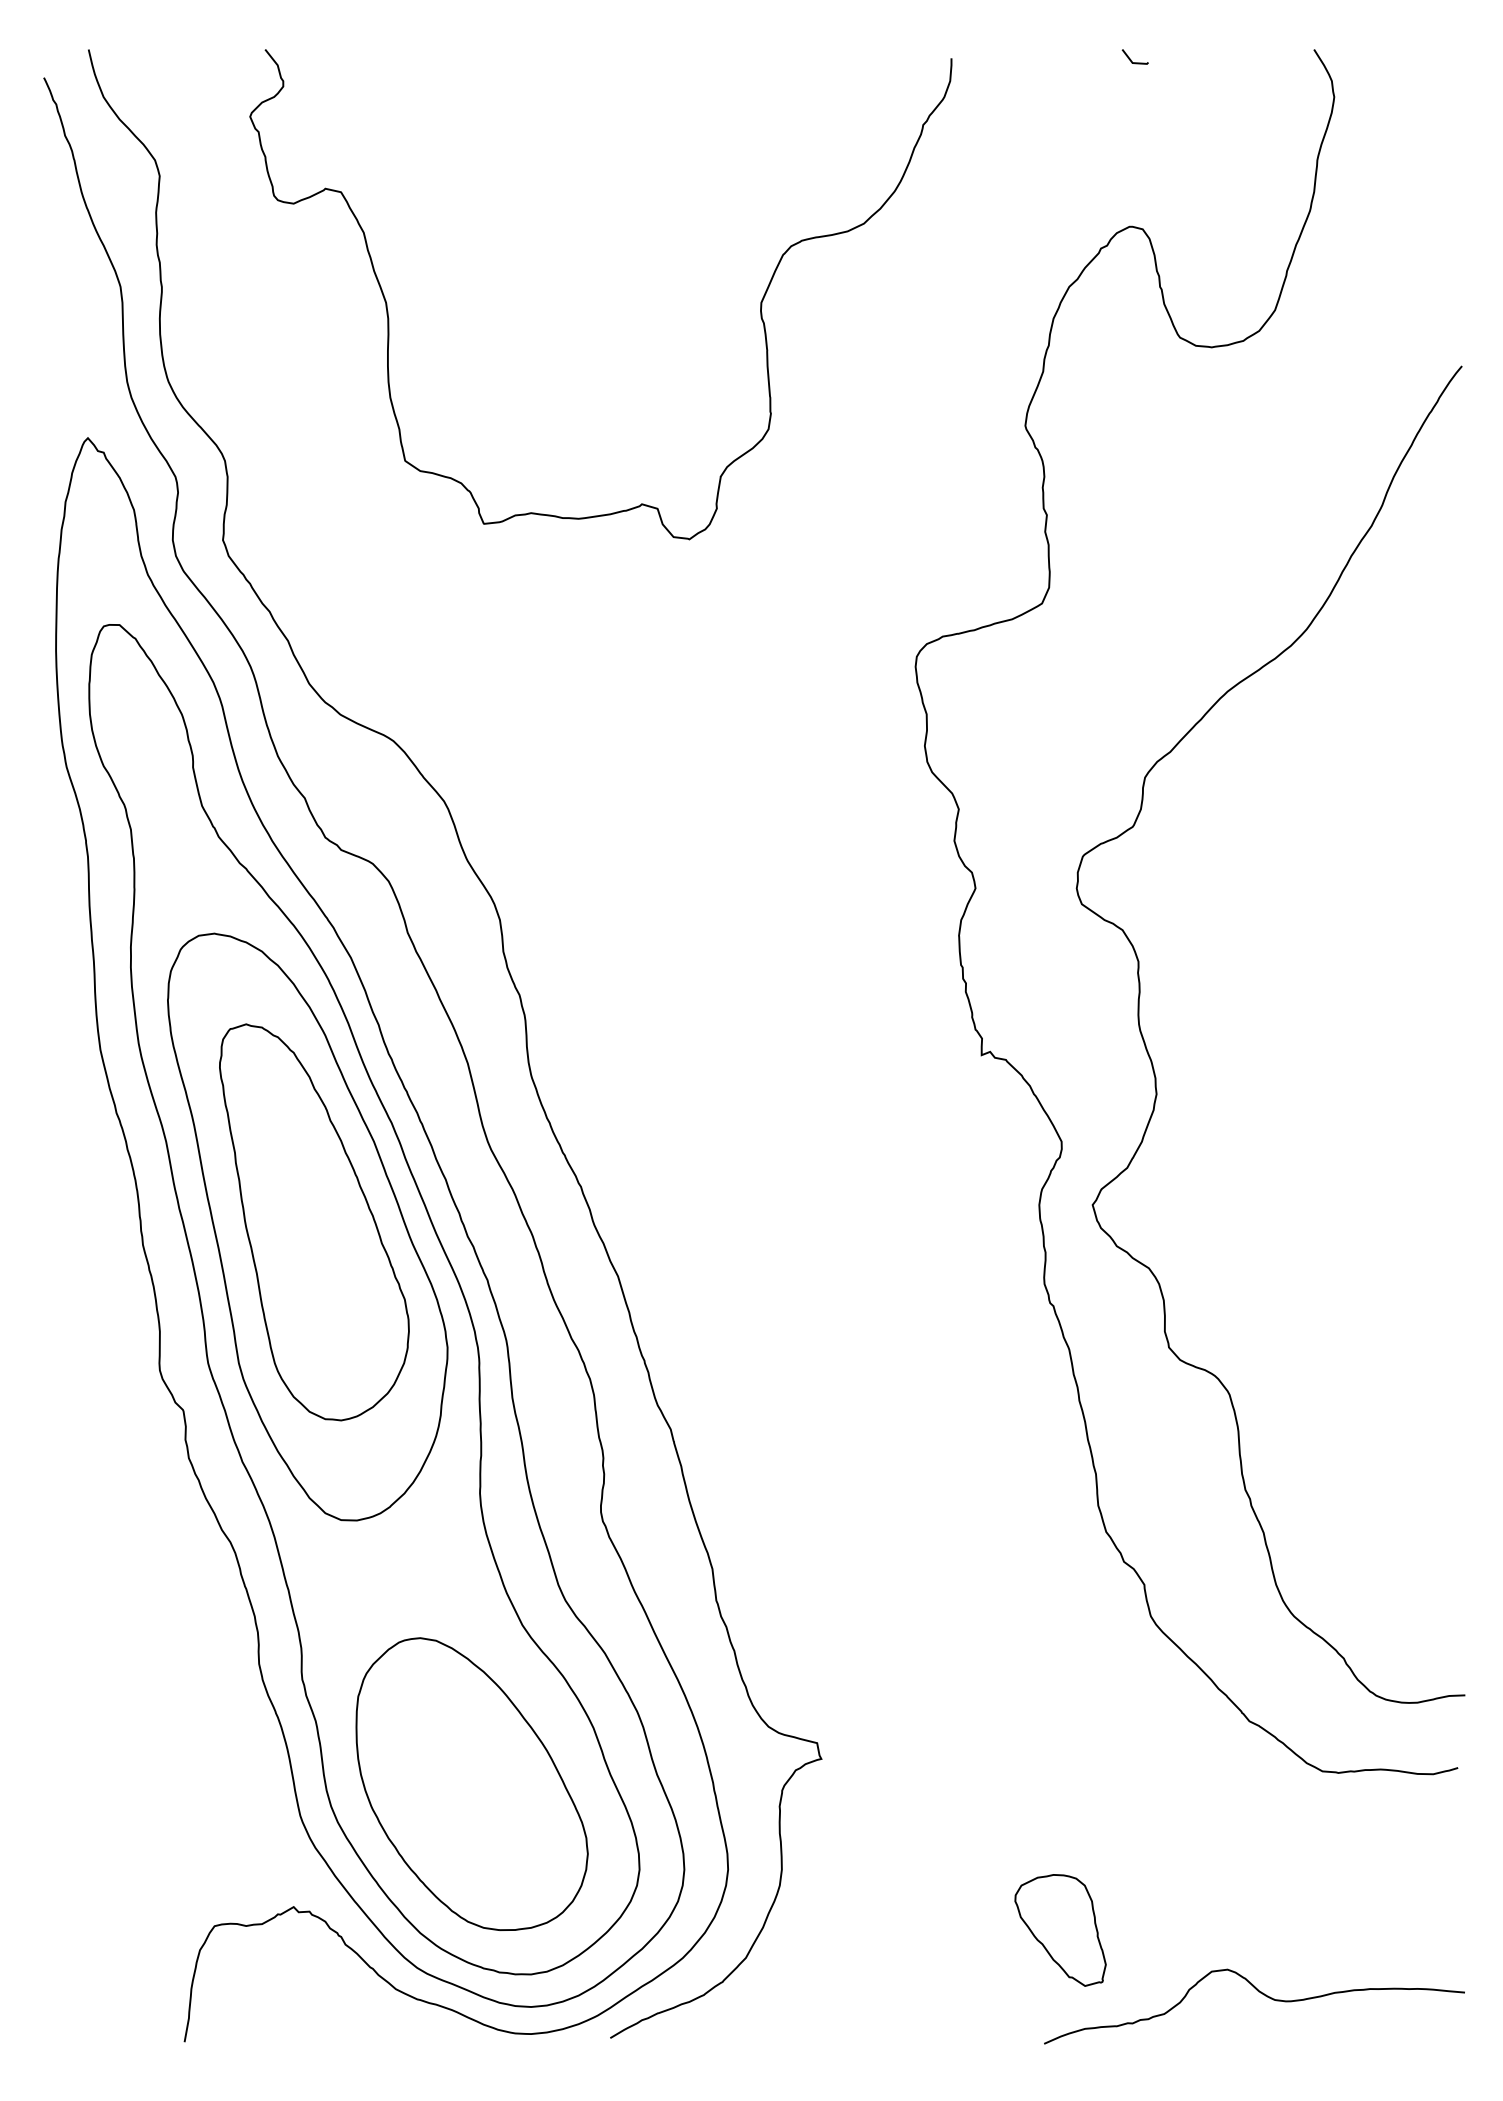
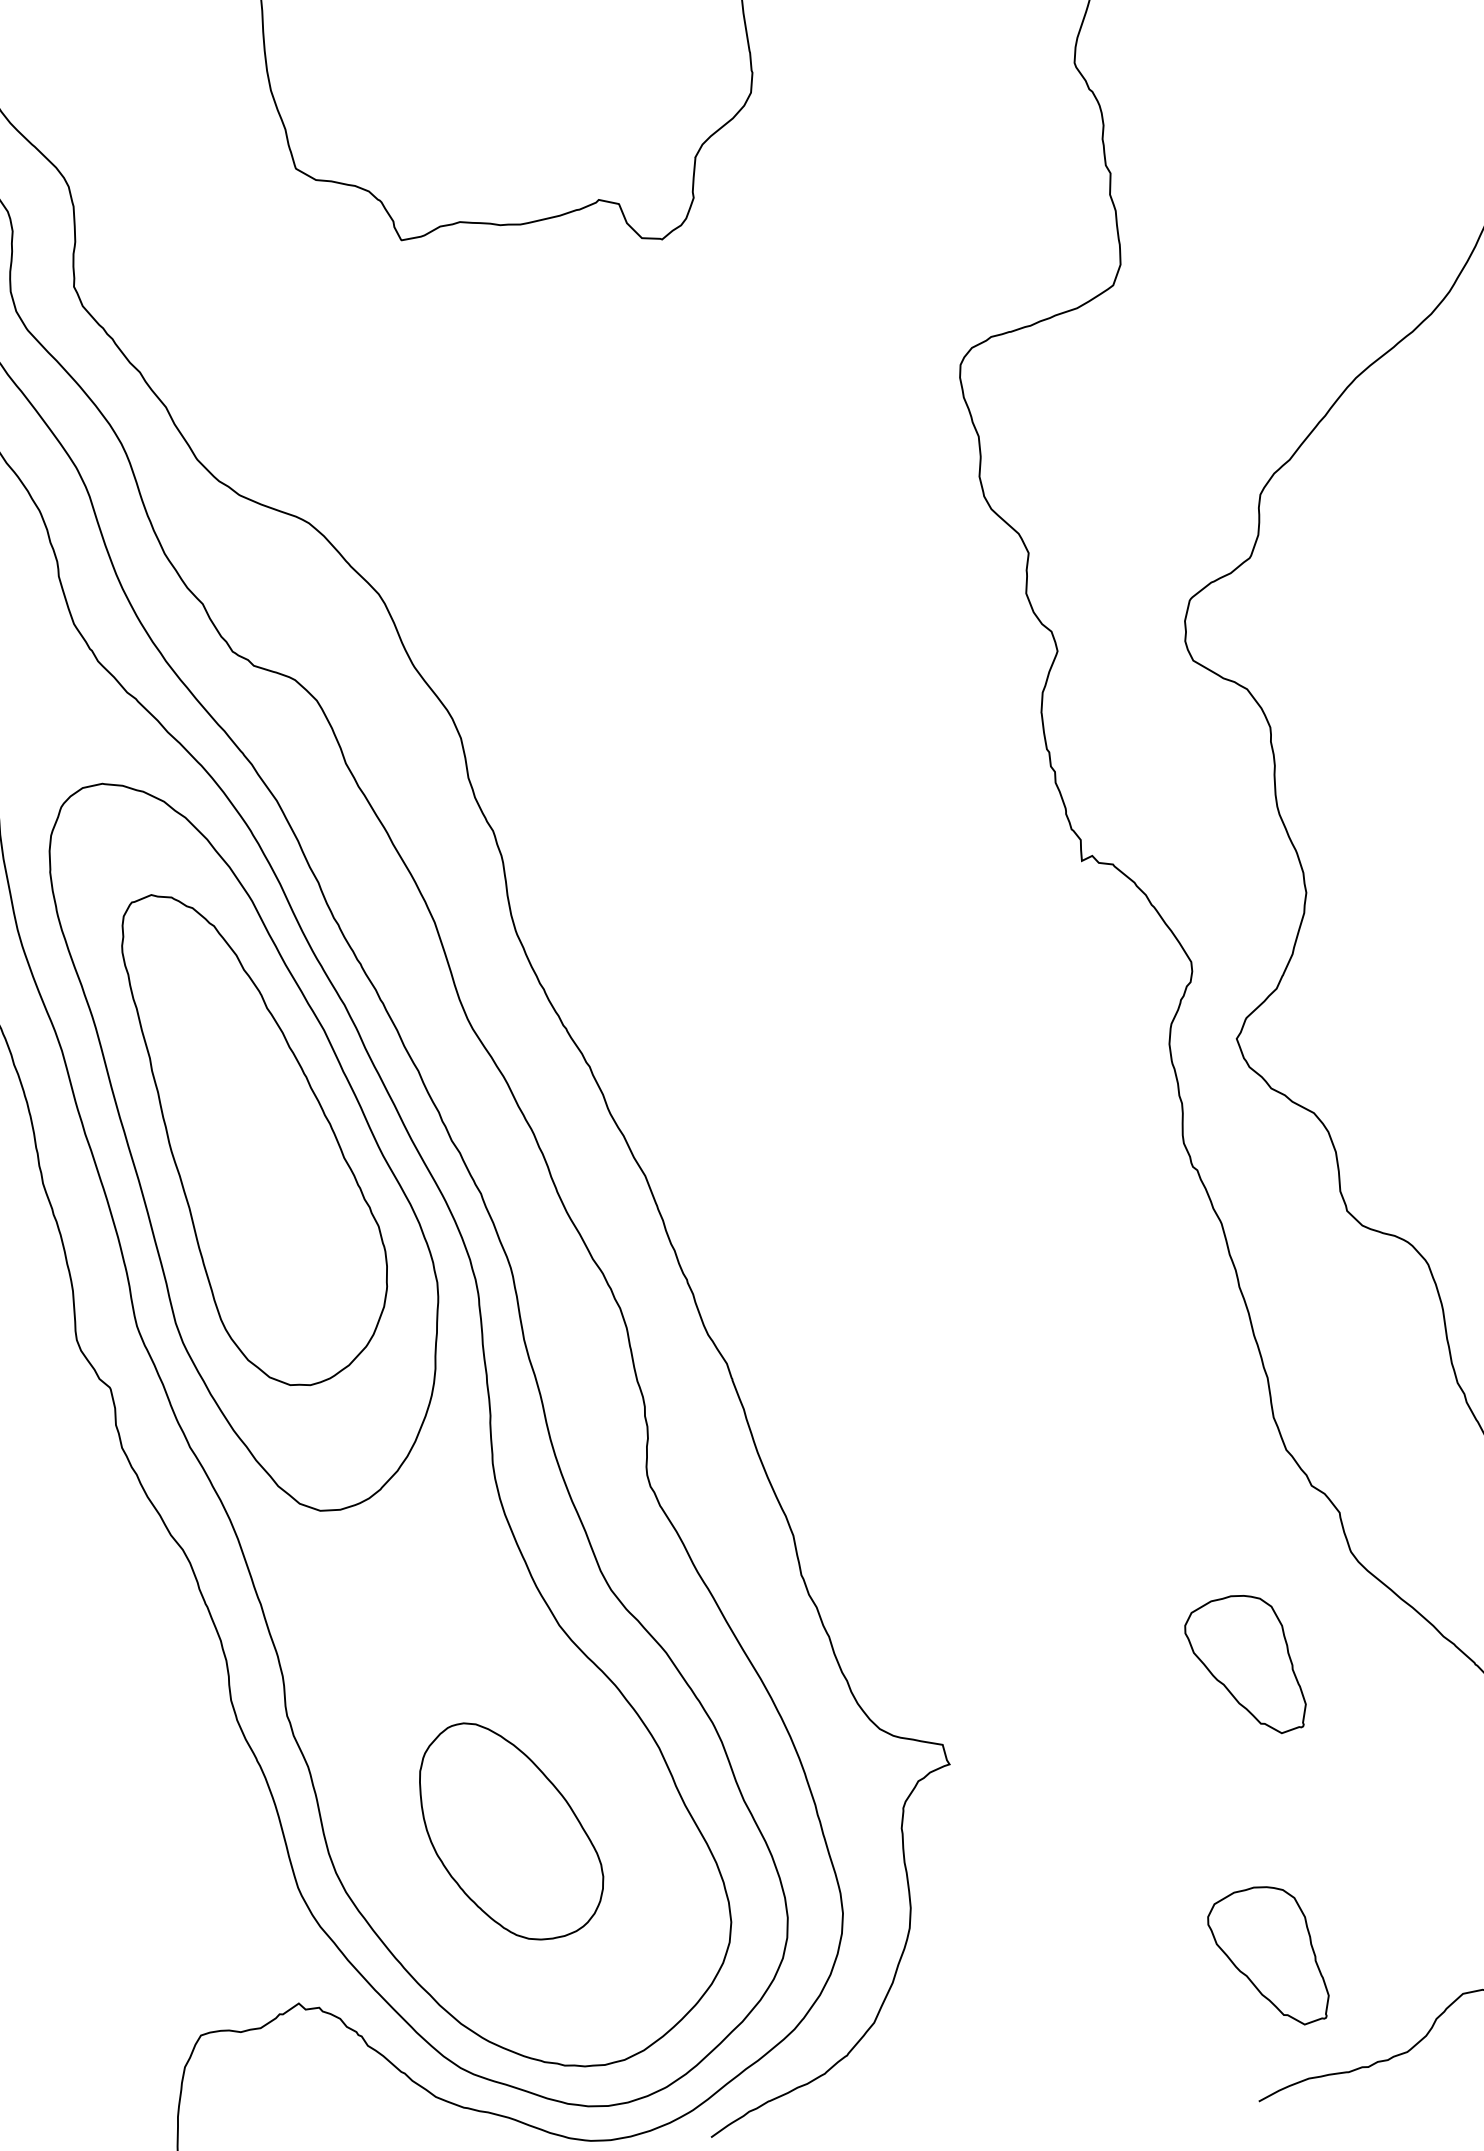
part: (1060, 1699) -> (1245, 1665), added
part: (471, 1783) -> (510, 1830), size x0.6

